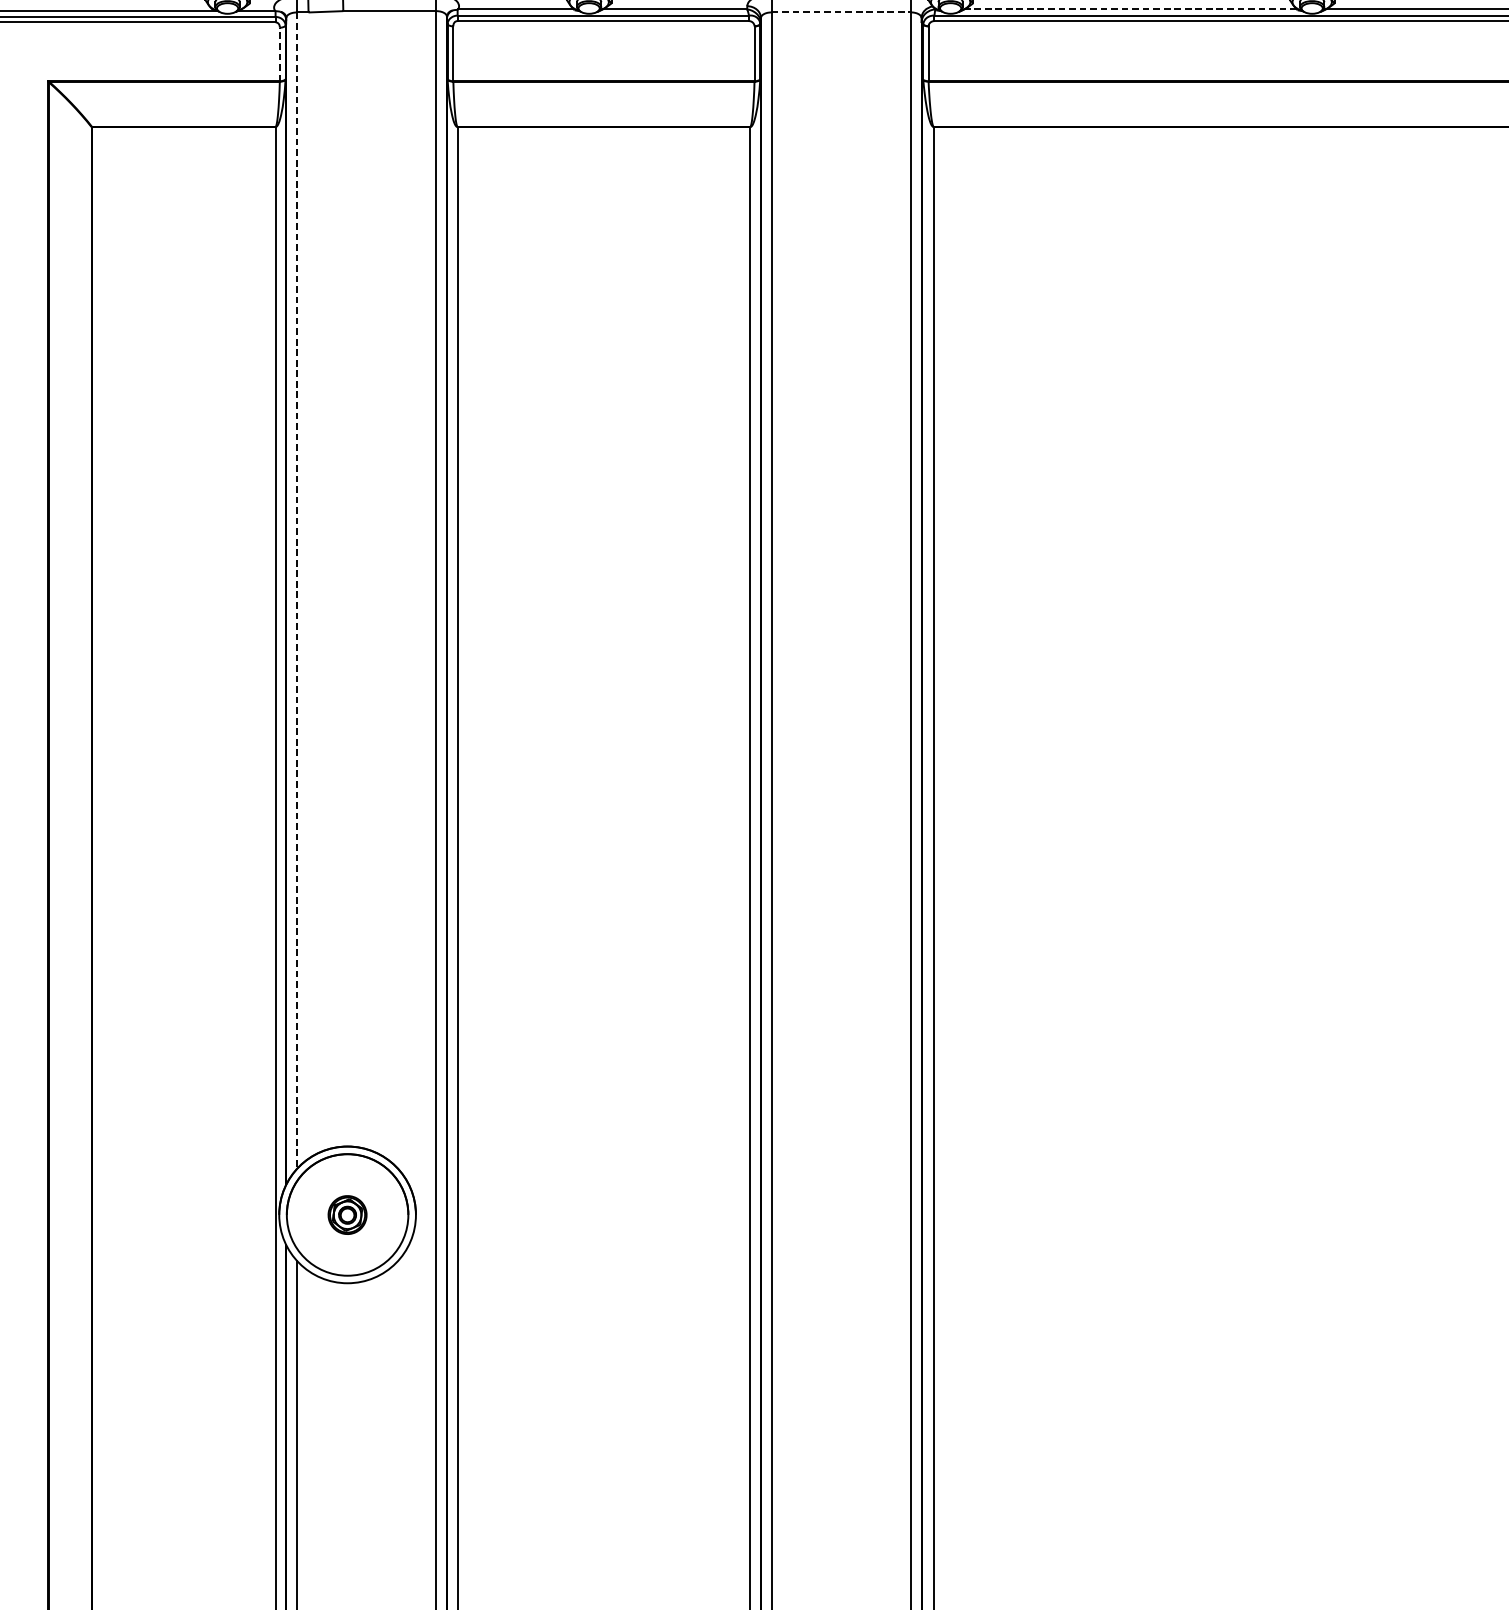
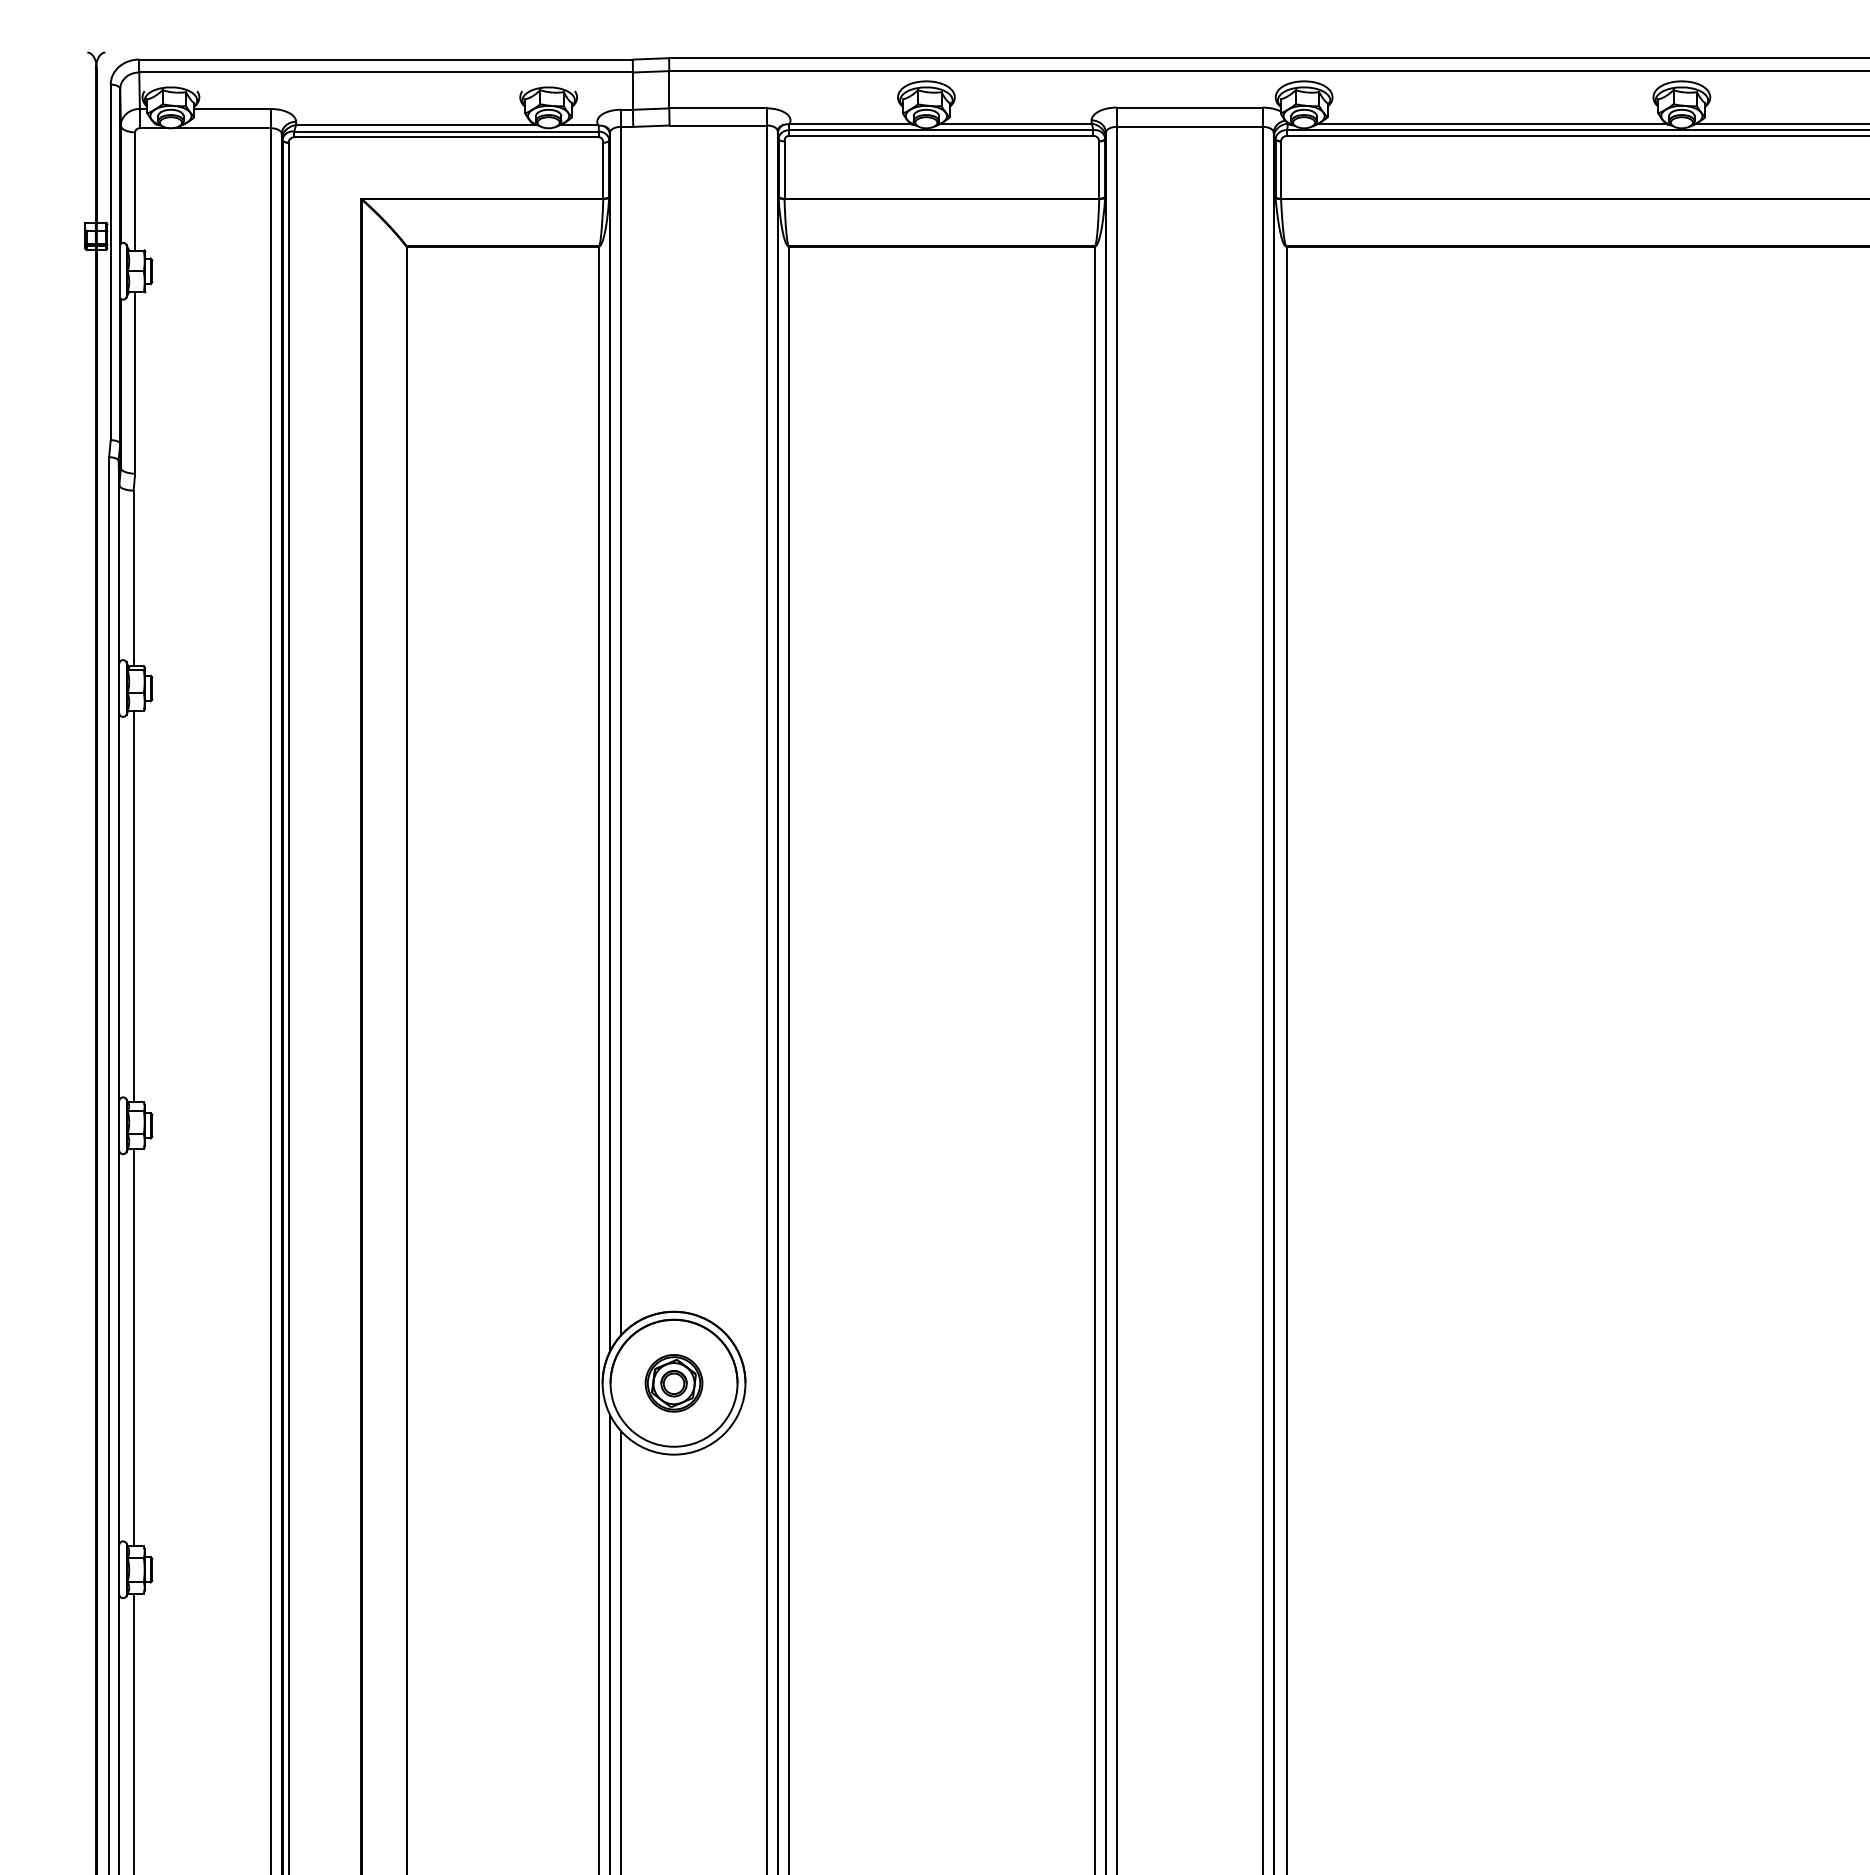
line: (1130, 9) -> (1492, 123), dashed -> solid
line: (840, 12) -> (1189, 126), dashed -> solid
line: (280, 54) -> (603, 170), dashed -> solid
line: (297, 591) -> (621, 731), dashed -> solid
part: (347, 1215) -> (673, 1383), size x1.43

